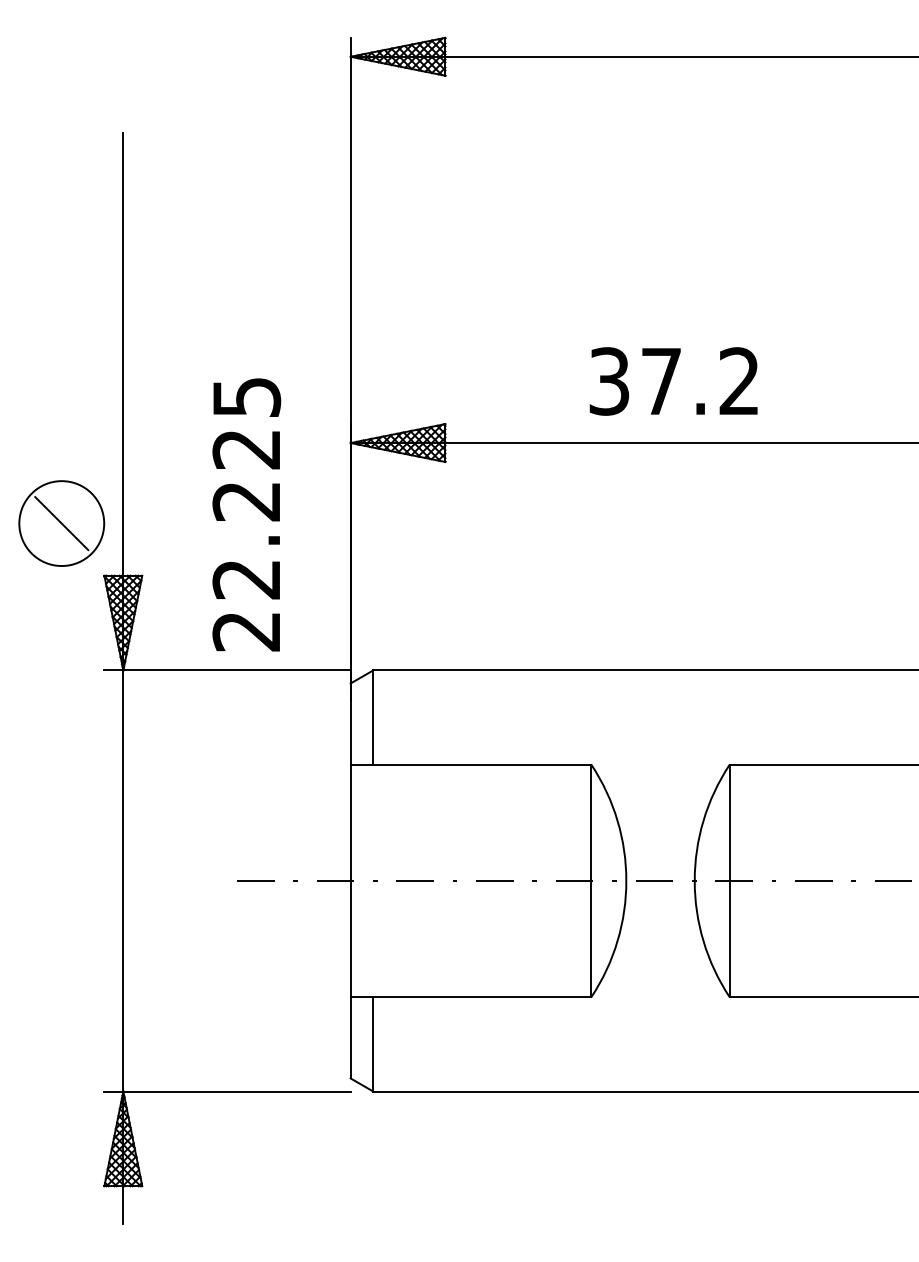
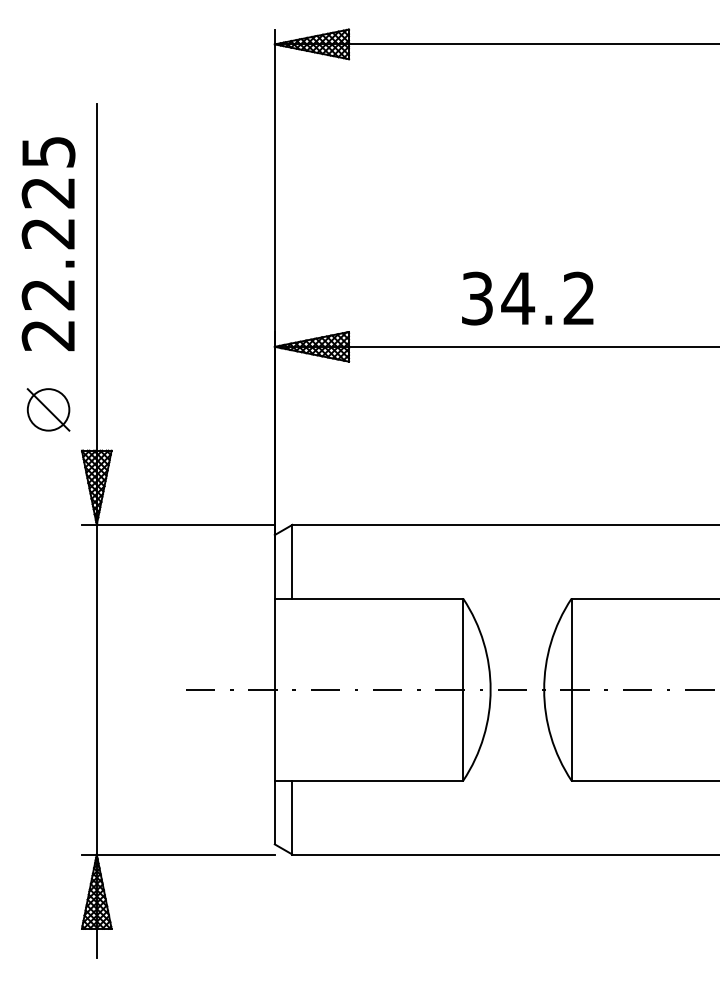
text: (661, 381) -> (518, 298), 37.2 -> 34.2
text: (246, 514) -> (48, 243), moved
circle: (61, 523) -> (48, 409), size x0.62

